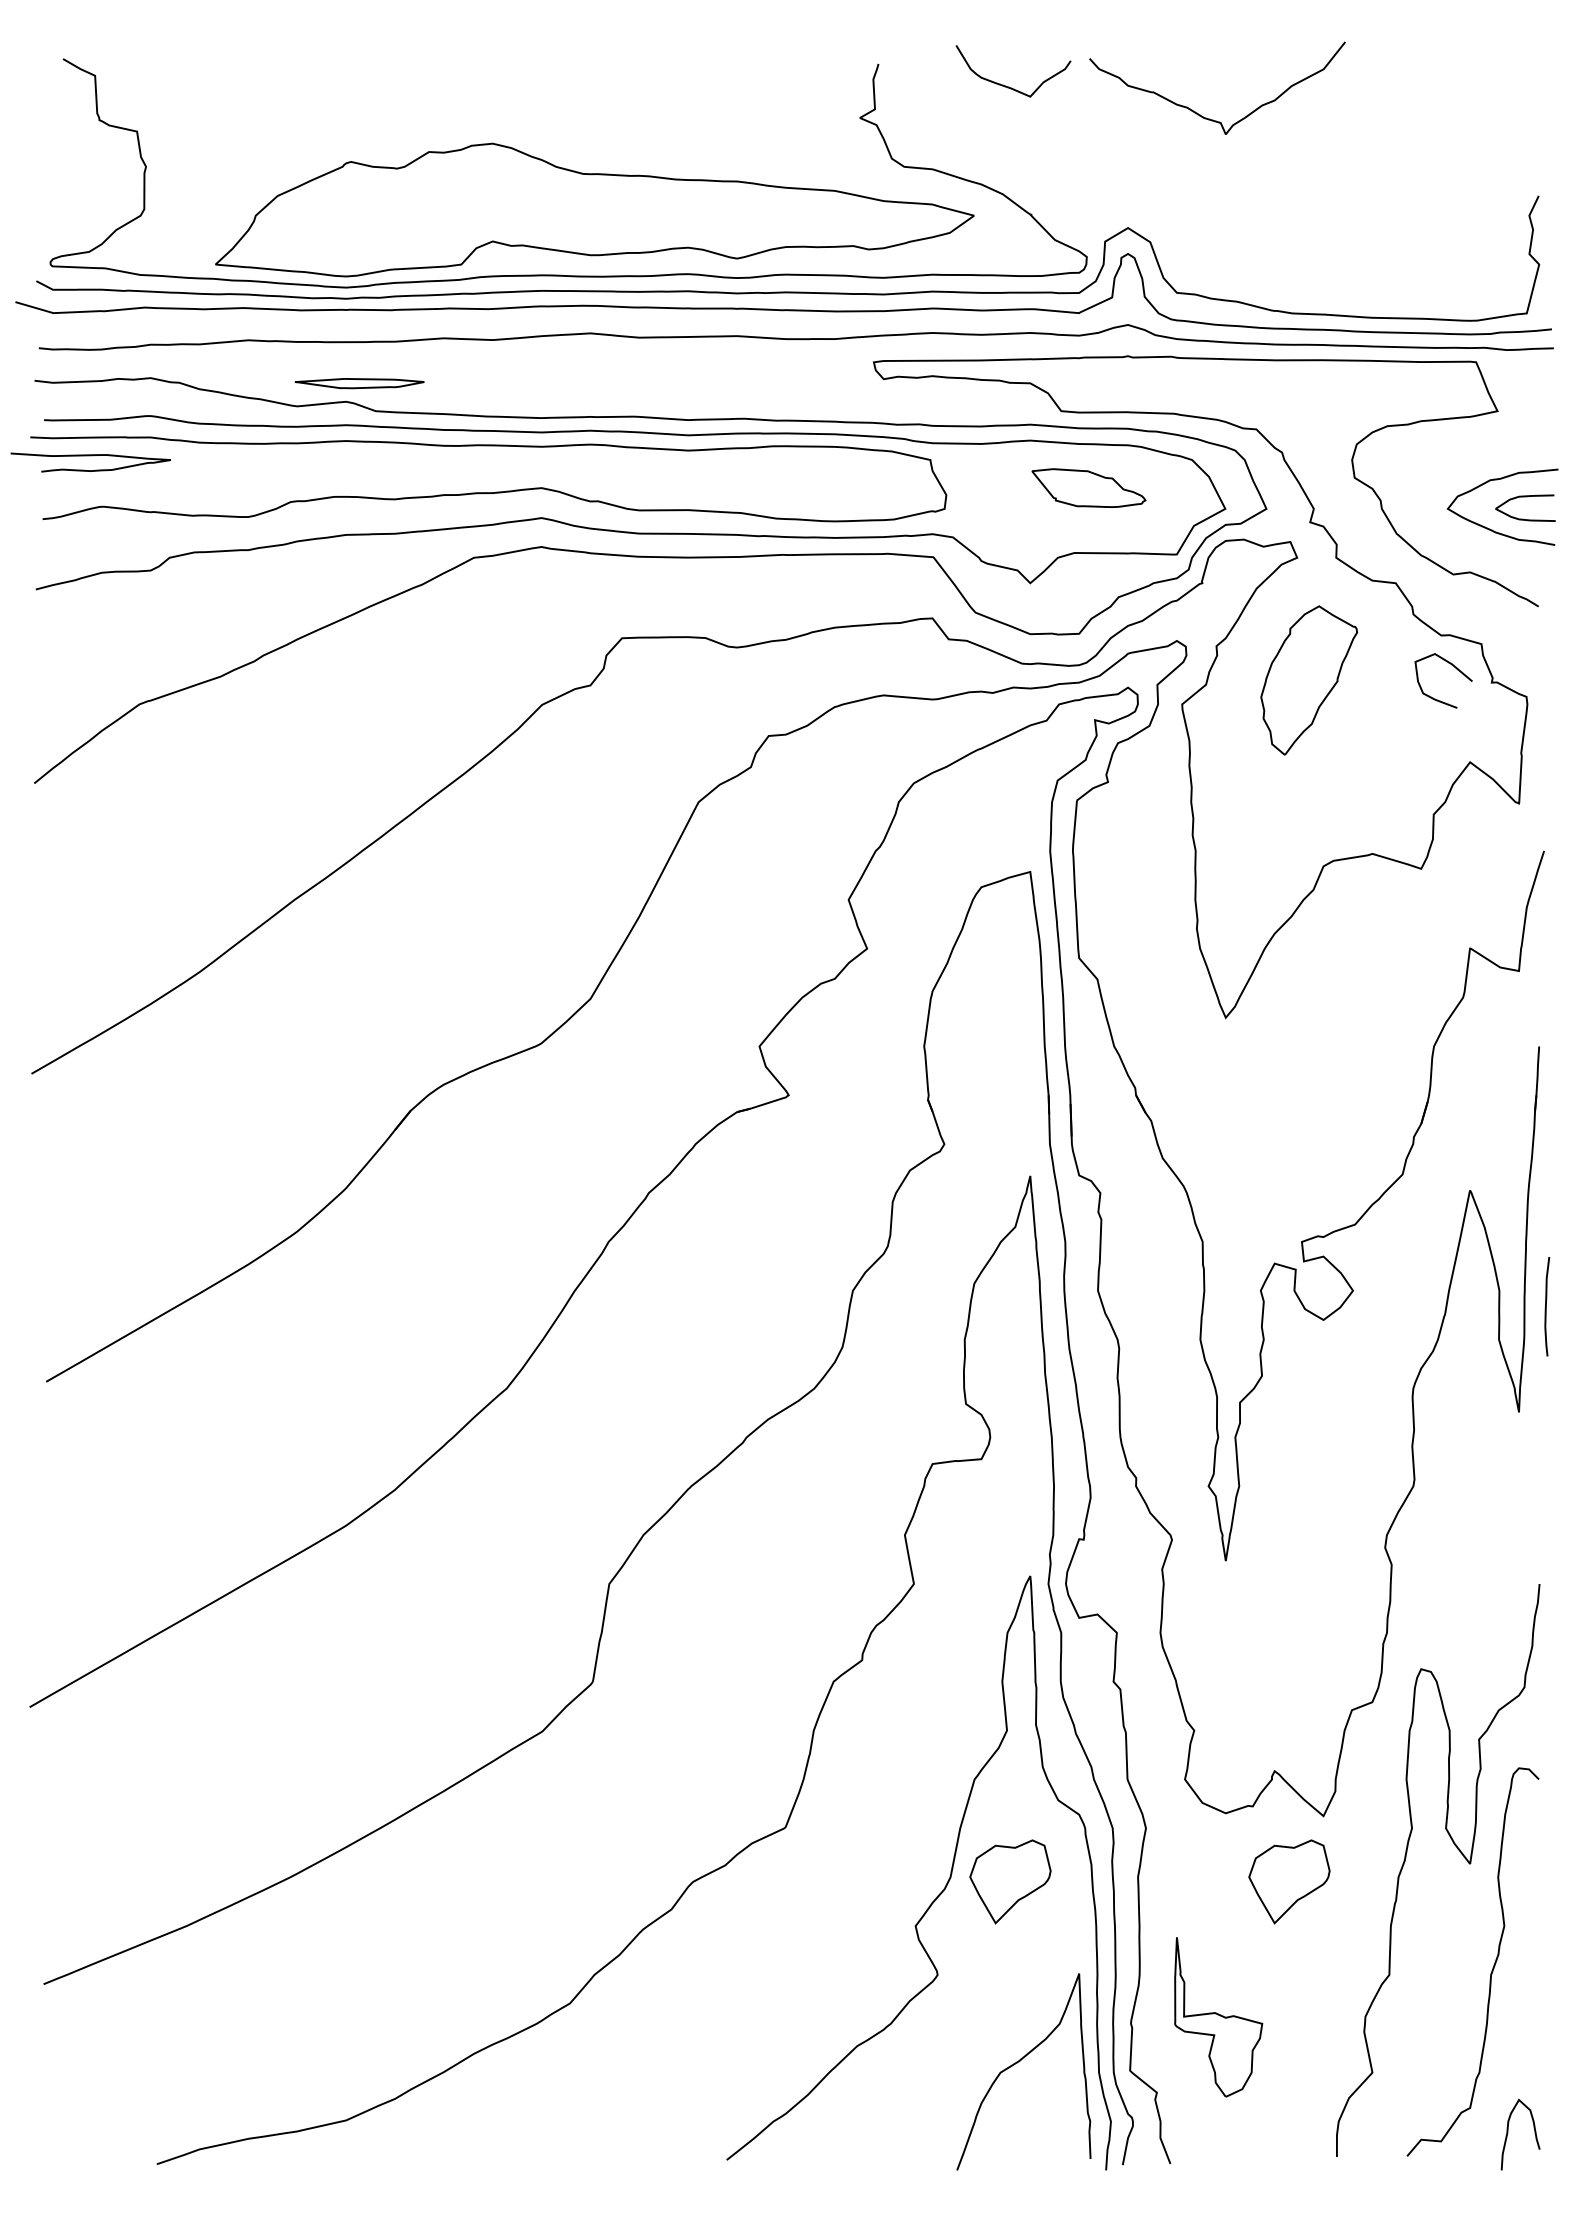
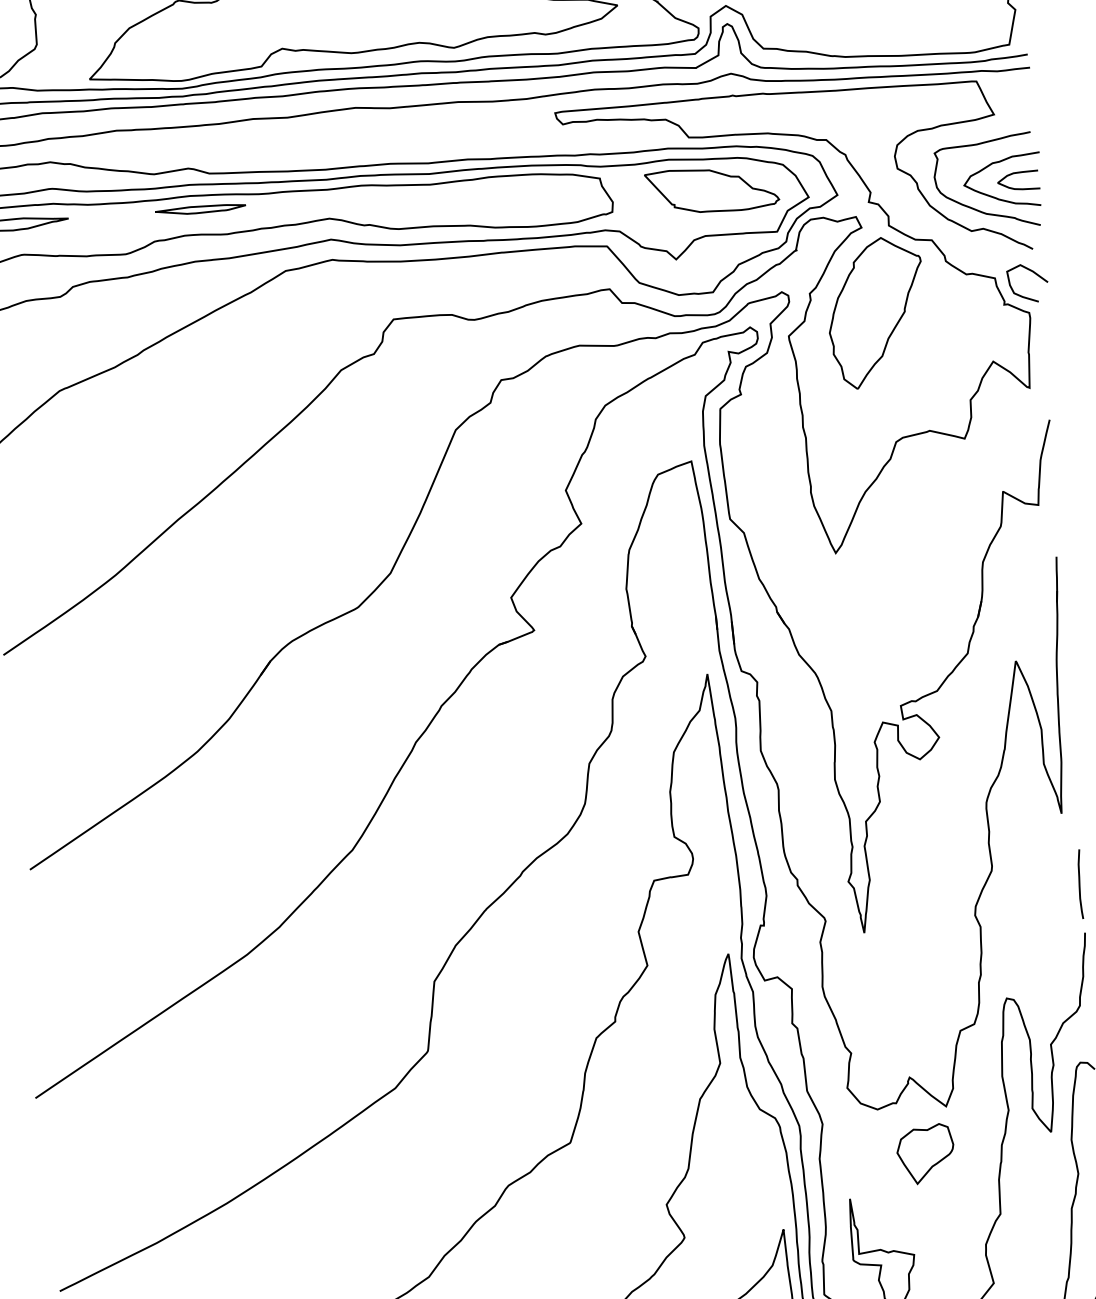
part: (359, 383) -> (200, 209), moved
part: (1088, 487) -> (711, 189), size x1.67
curve: (1459, 542) -> (974, 208), added
curve: (1455, 668) -> (1035, 274), moved
part: (1308, 680) -> (875, 312), size x1.43
curve: (1546, 1306) -> (1079, 884), moved
part: (1010, 1881) -> (730, 1168), removed

